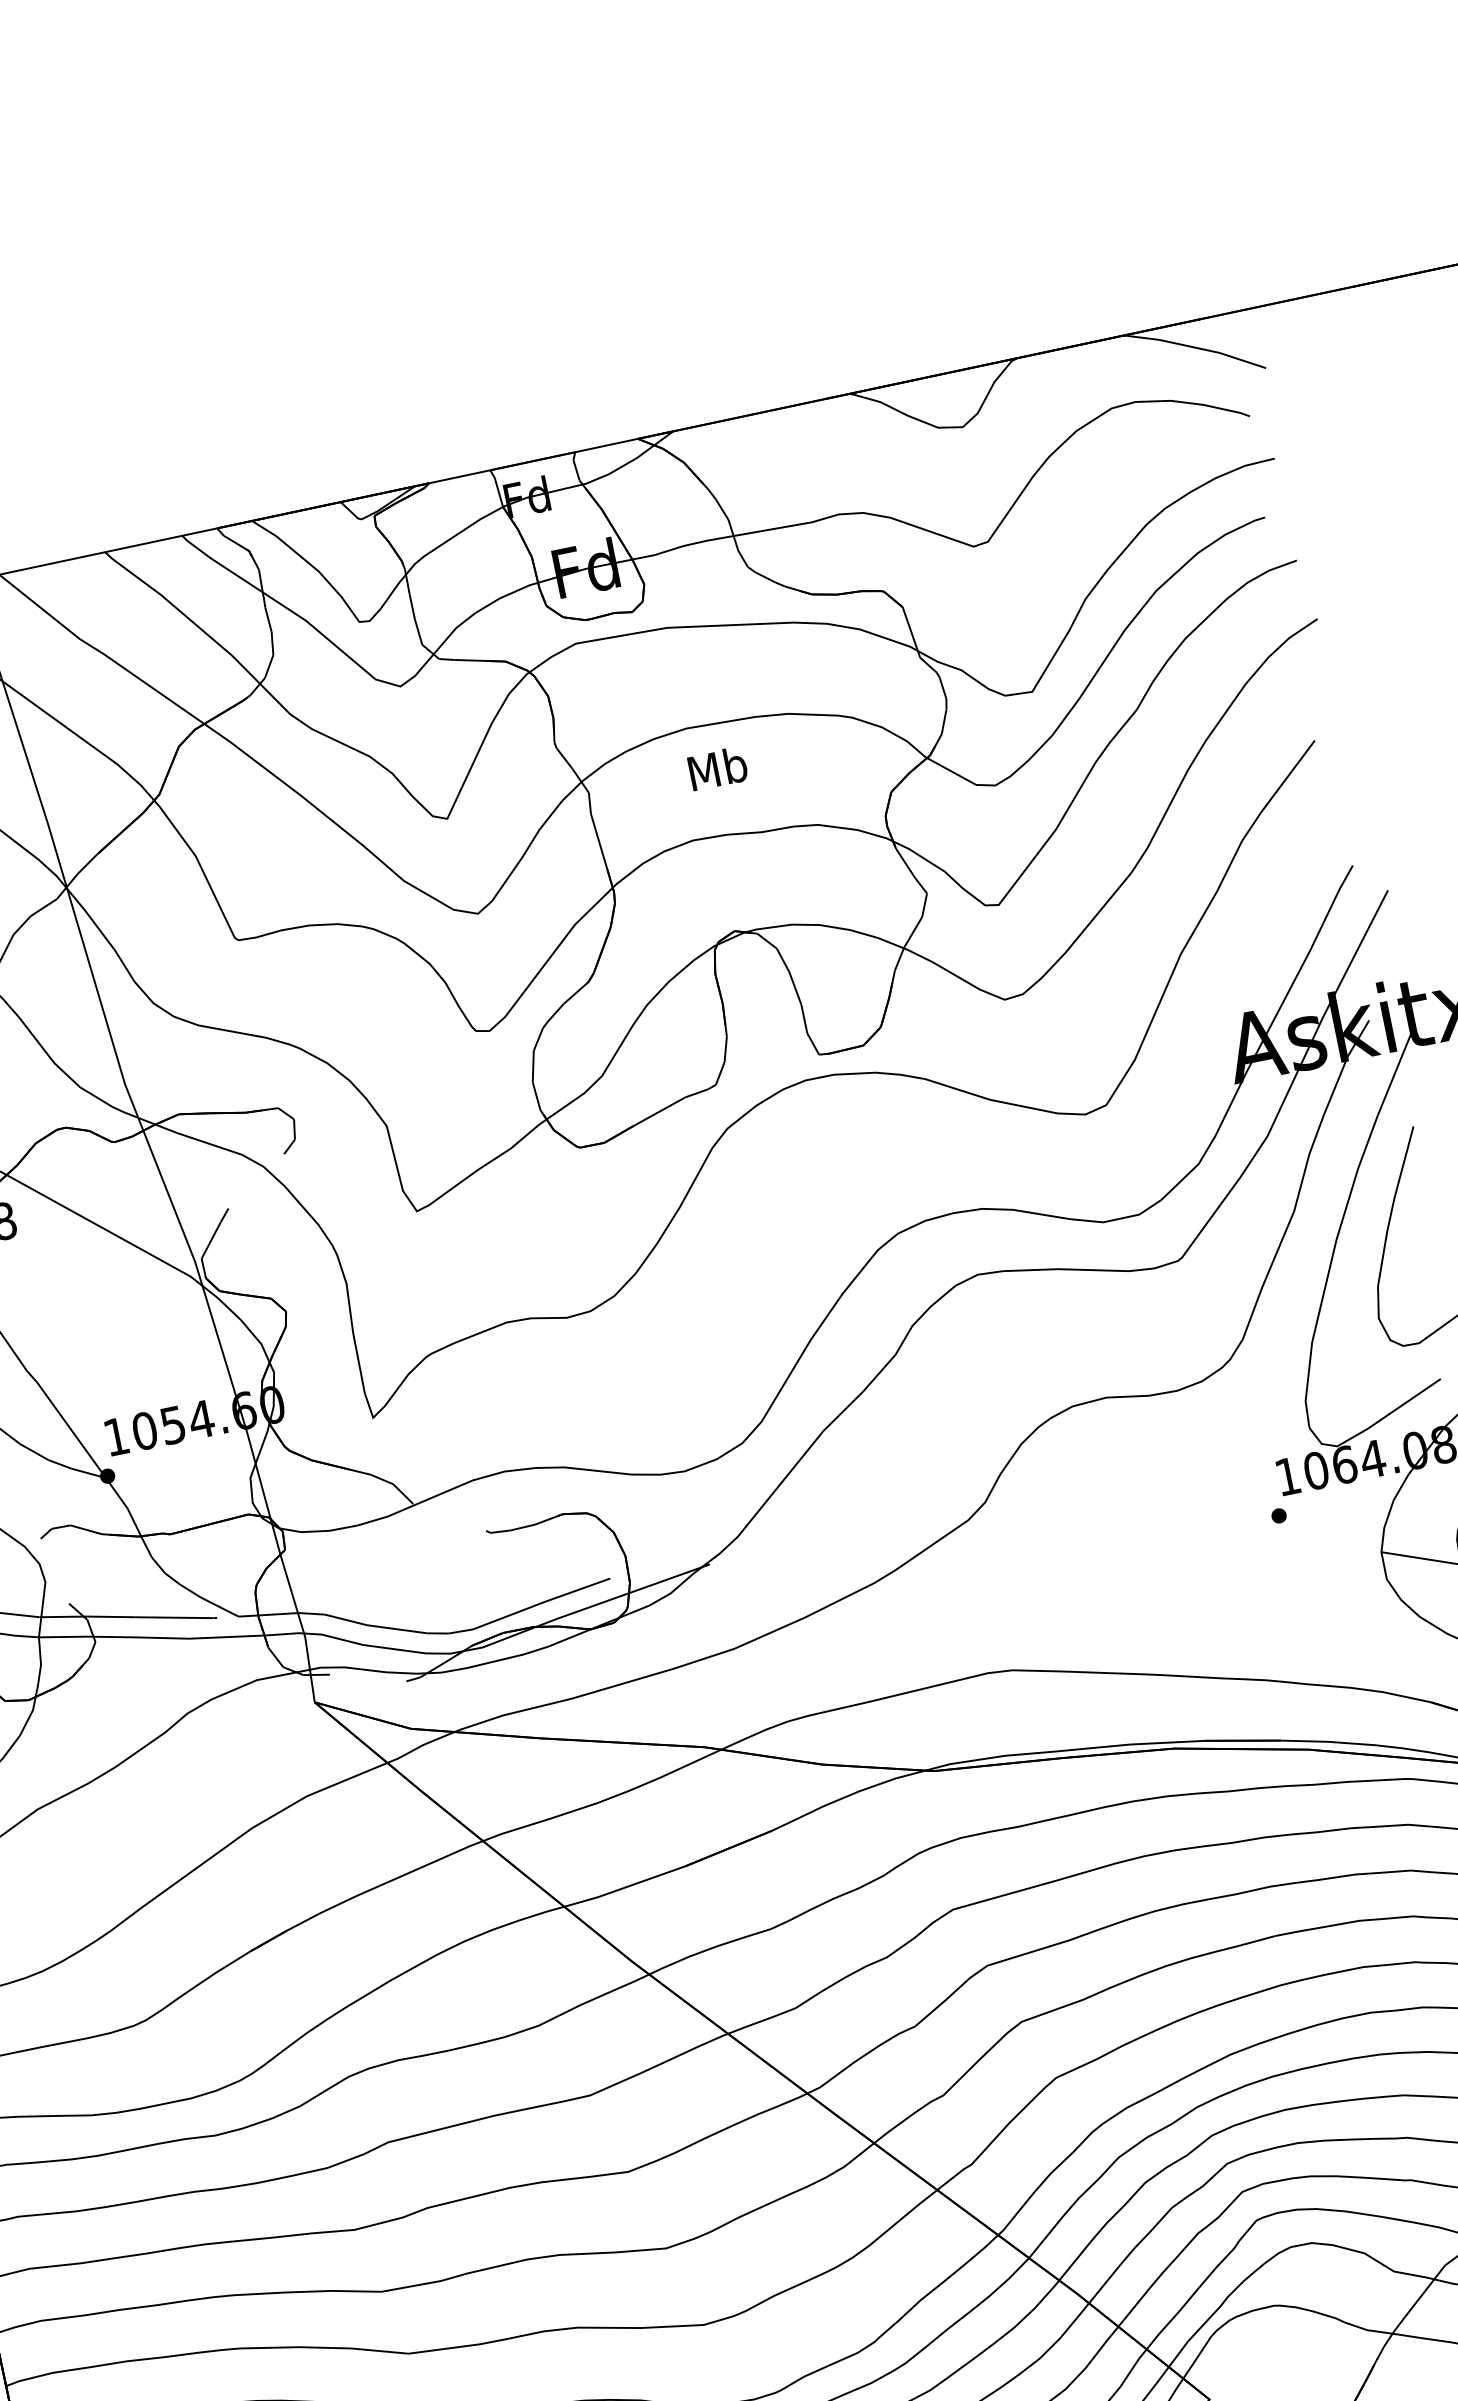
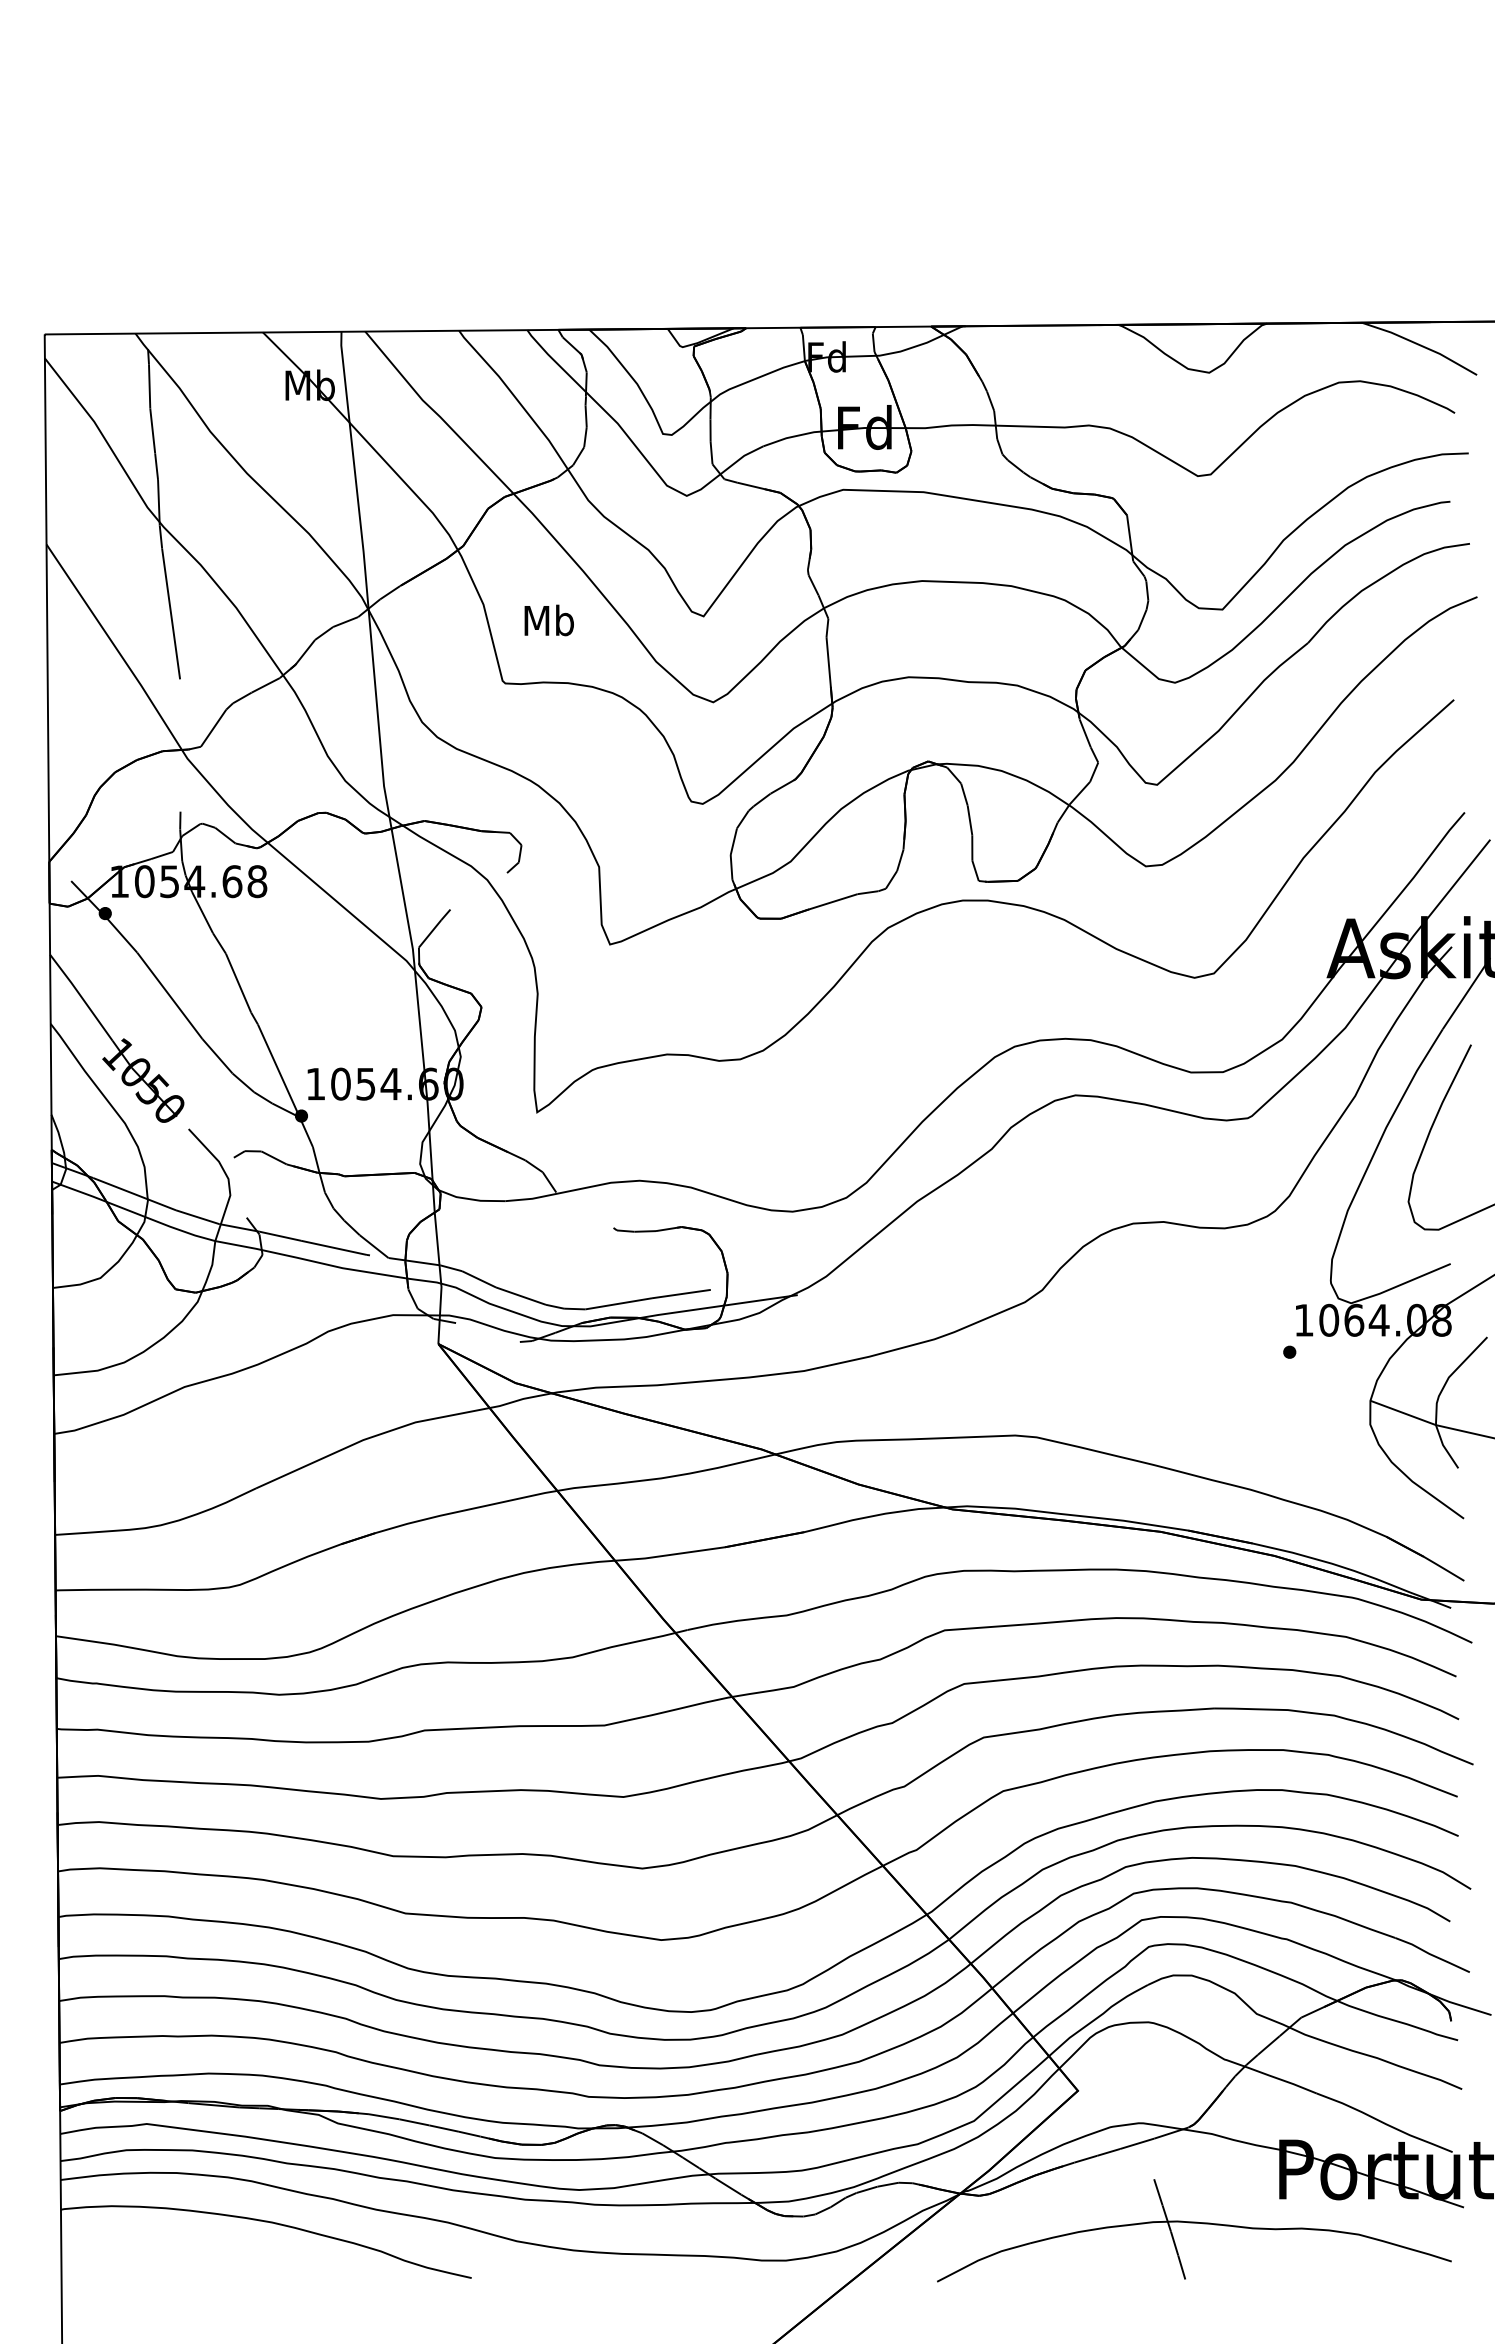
text: (717, 768) -> (548, 620), moved

